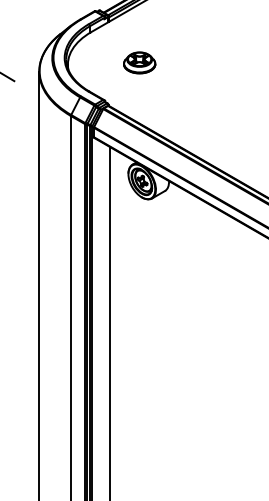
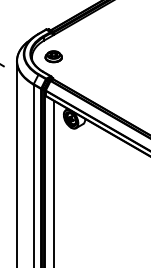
part: (139, 62) -> (53, 56), moved

